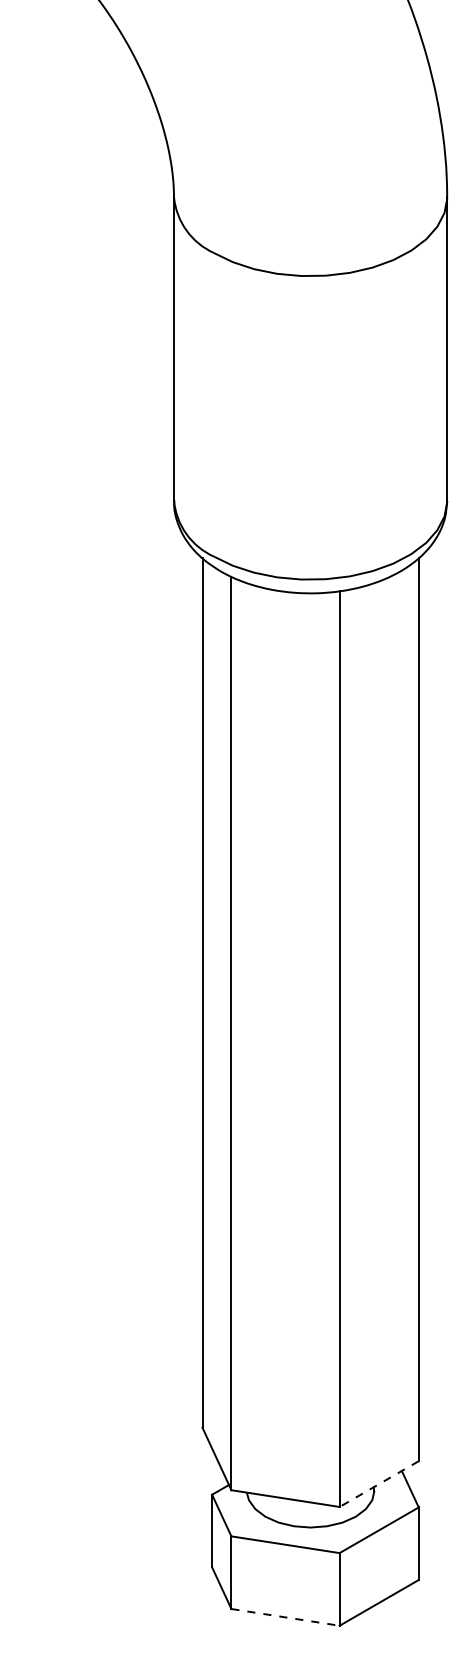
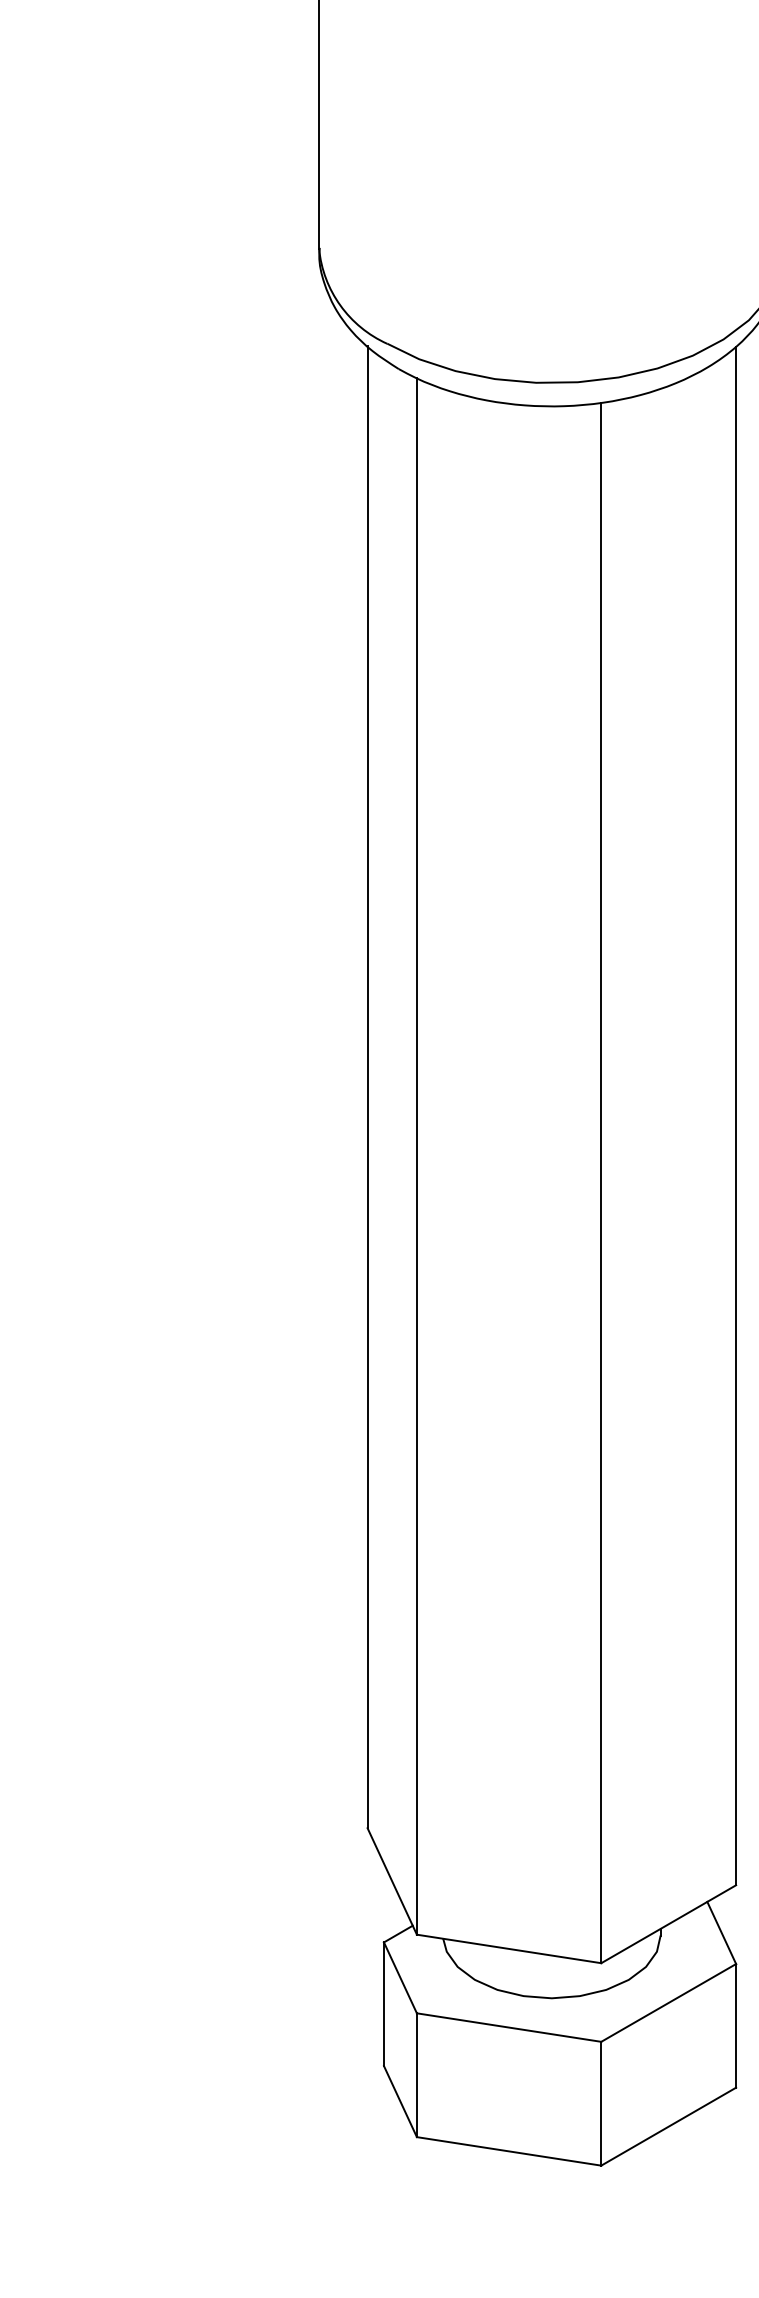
line: (379, 1484) -> (669, 1924), dashed -> solid
line: (285, 1617) -> (509, 2151), dashed -> solid

